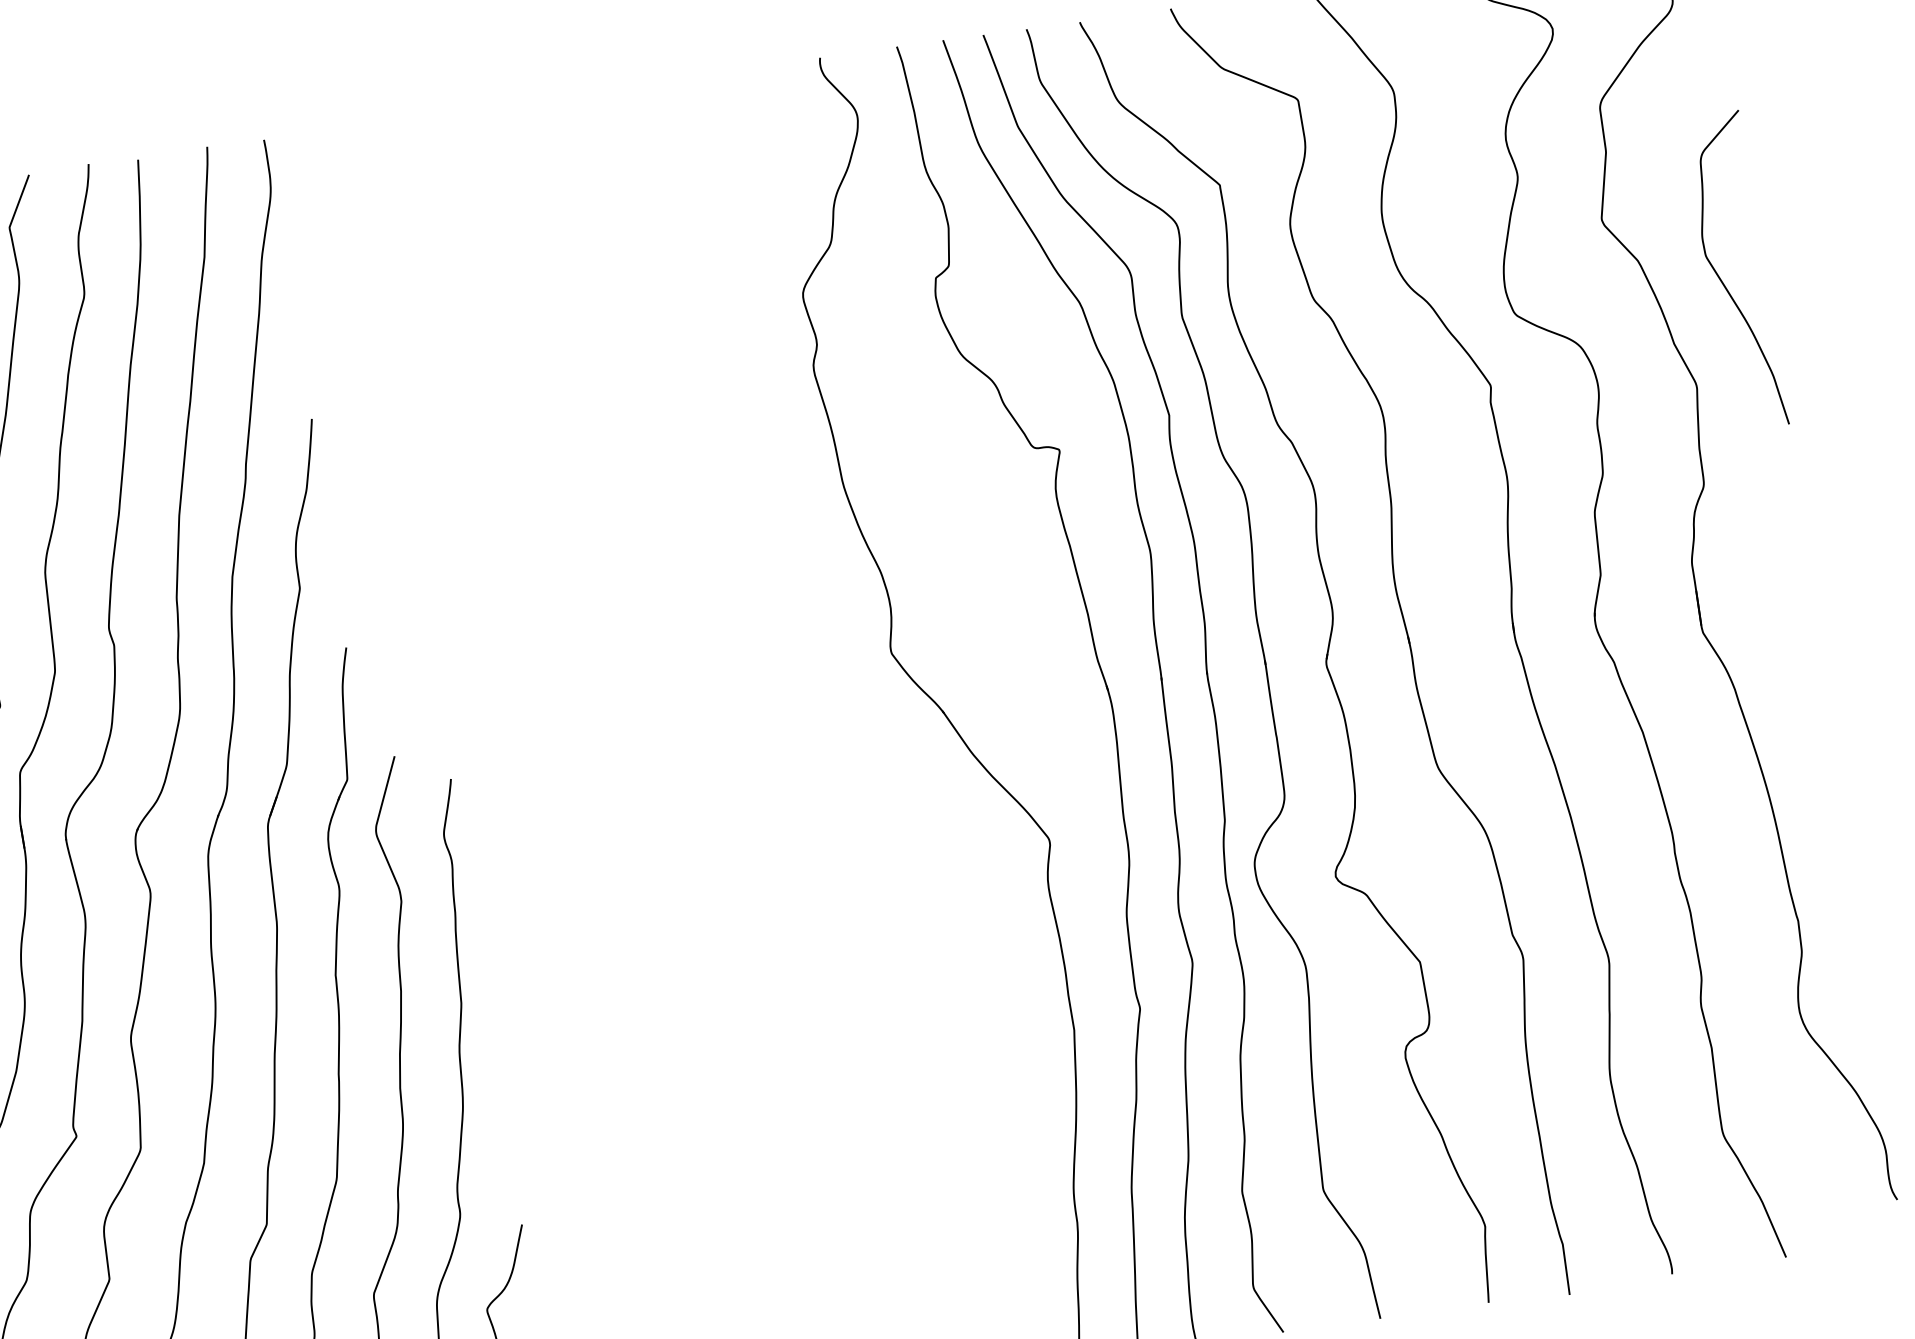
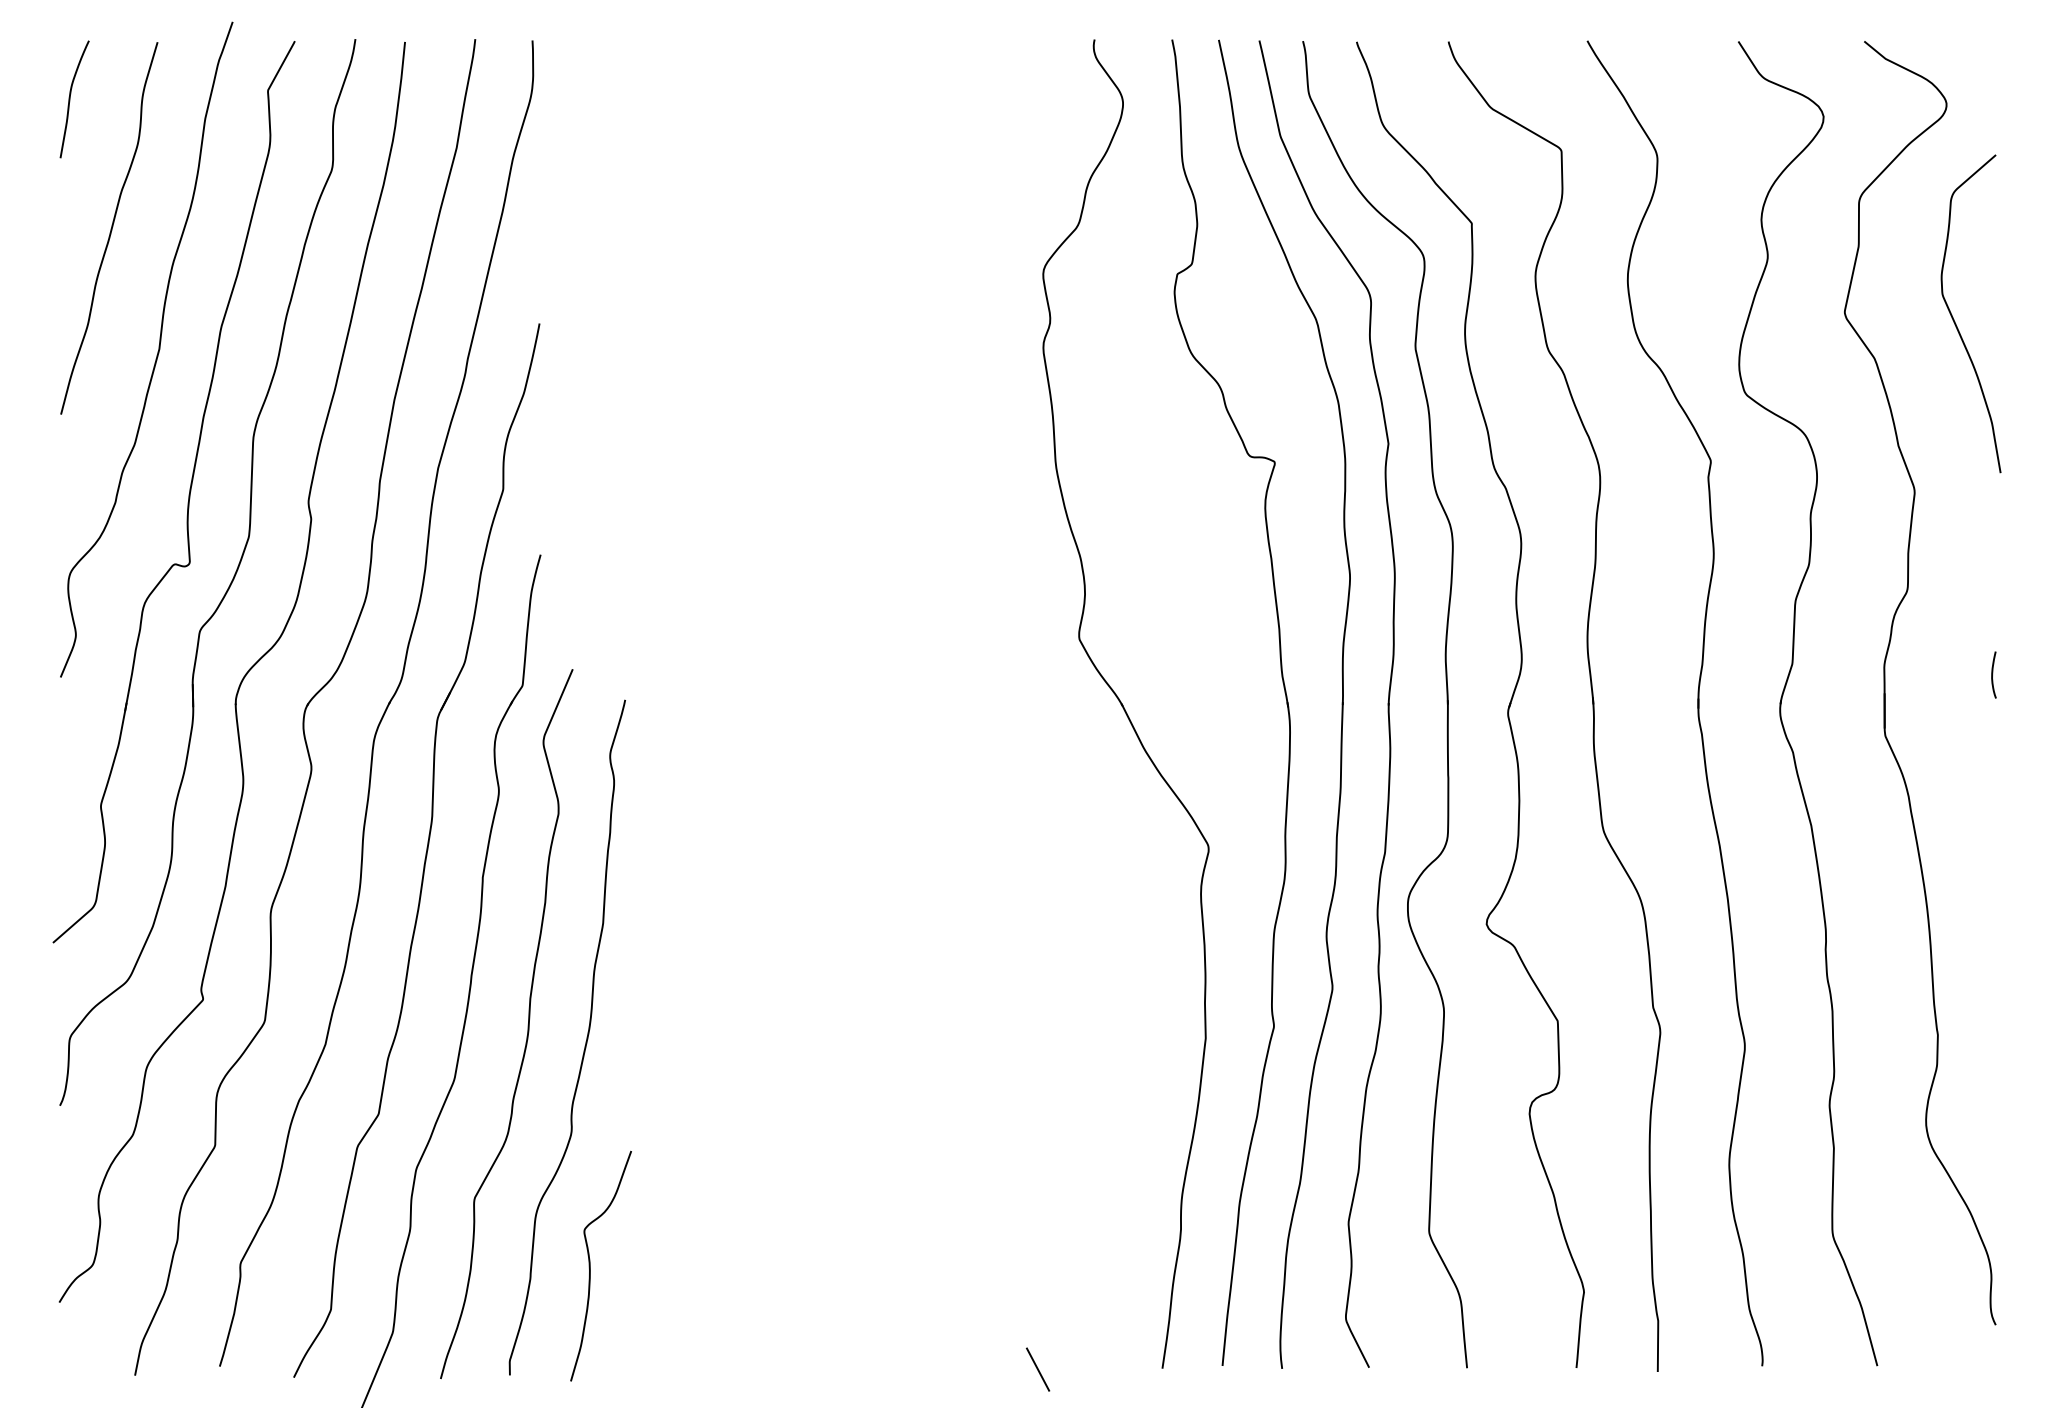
curve: (1722, 280) -> (1955, 321), moved
curve: (1801, 556) -> (1993, 674), added

